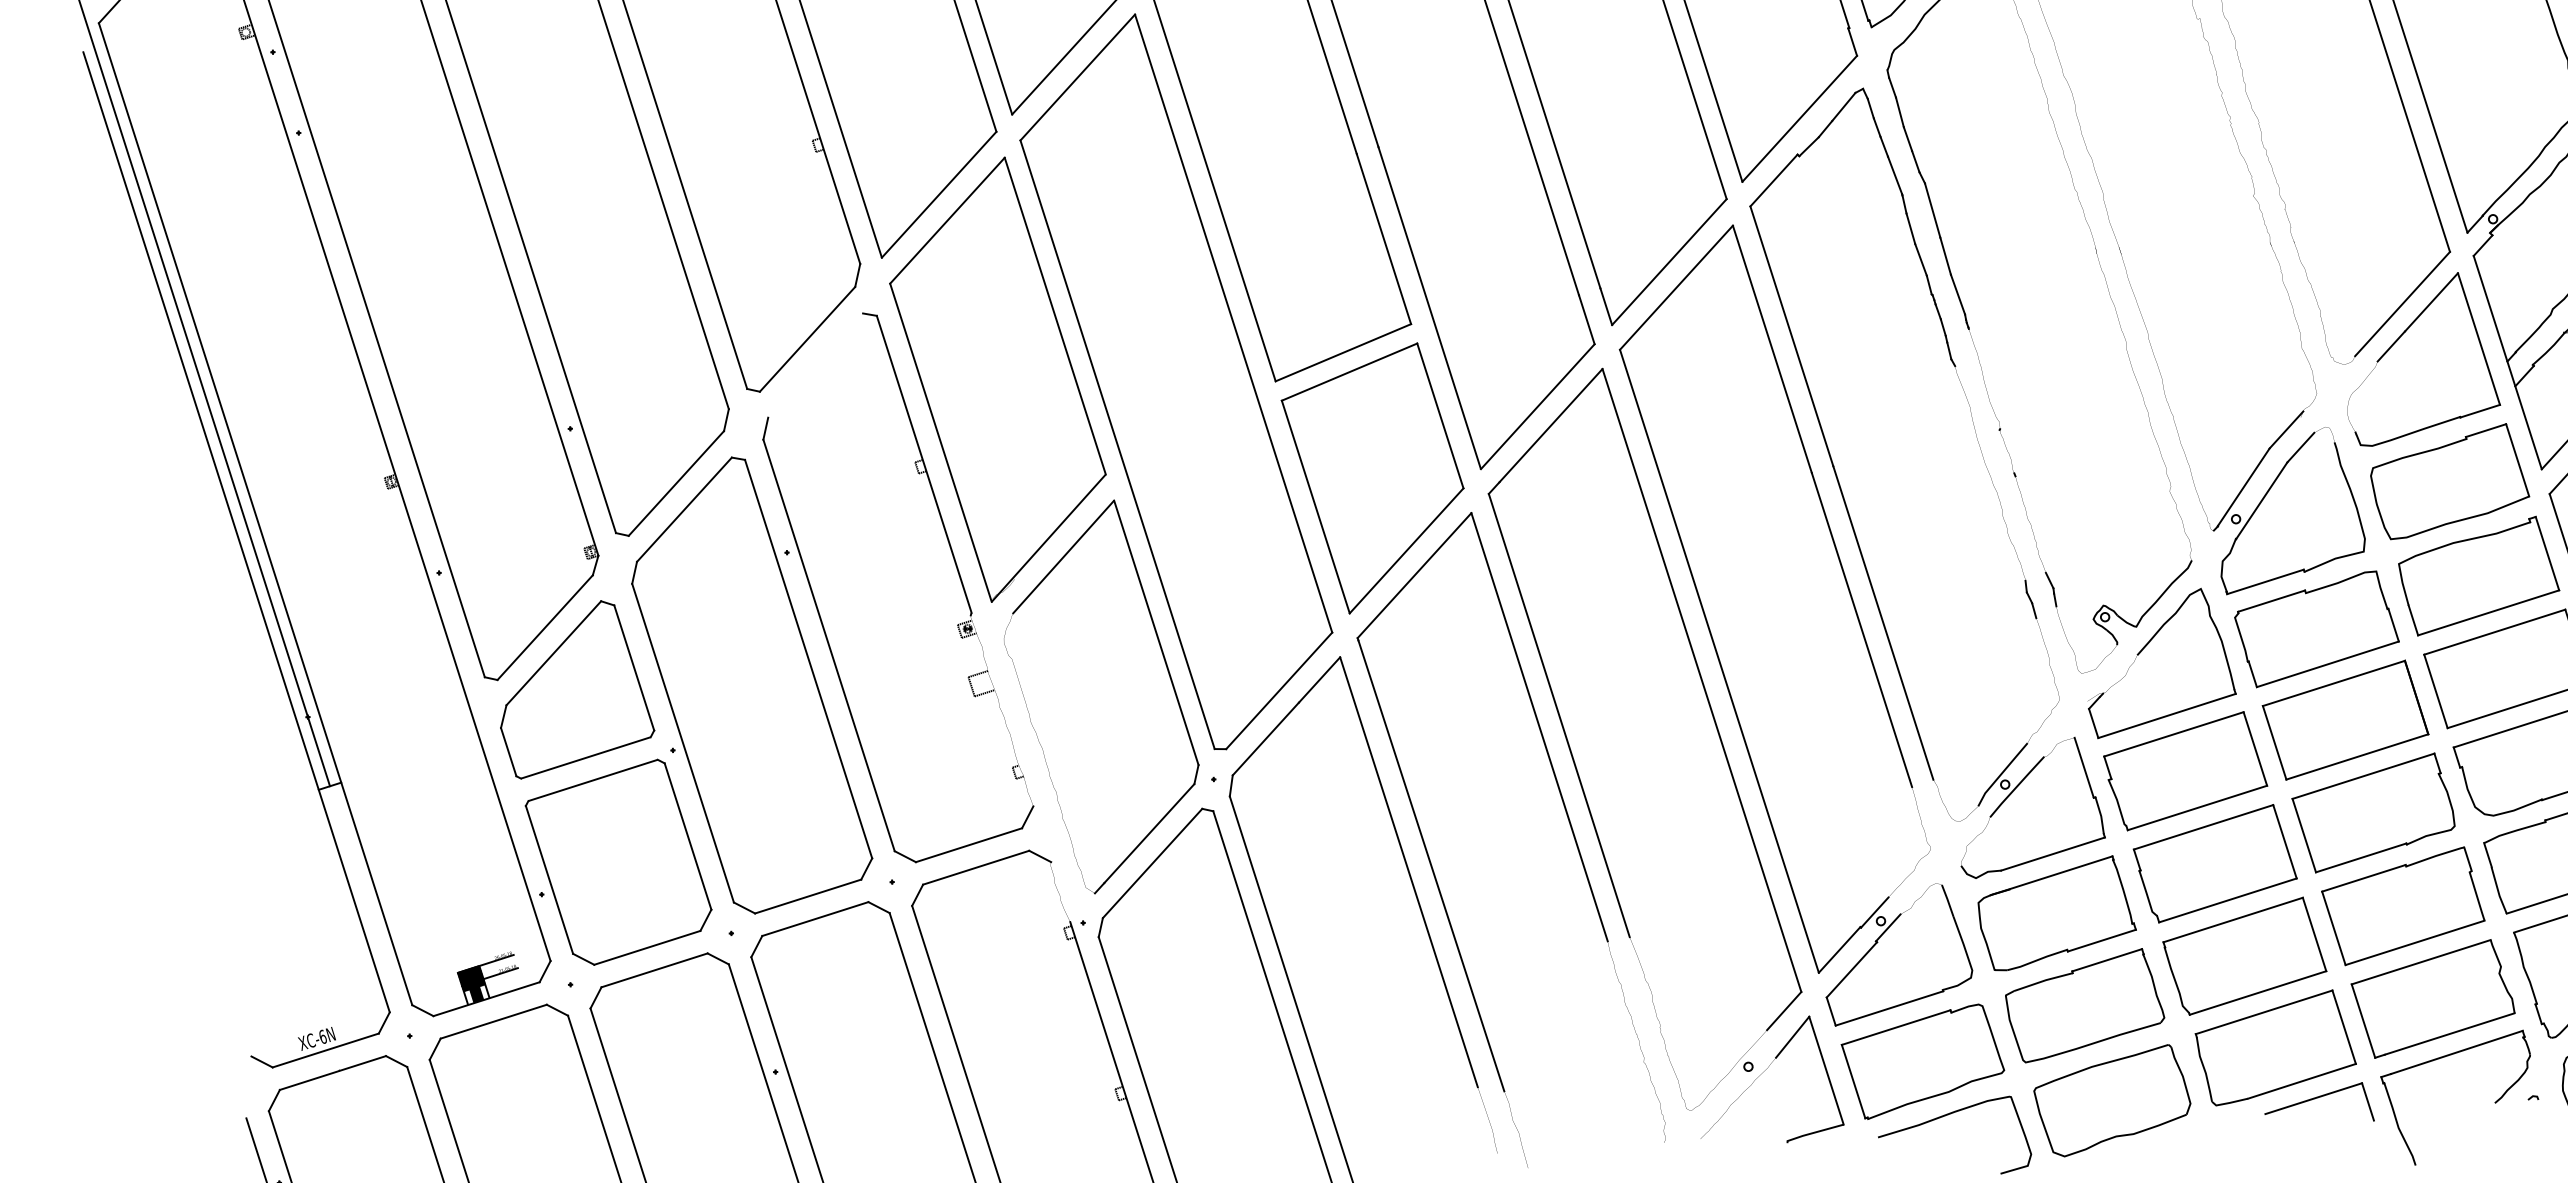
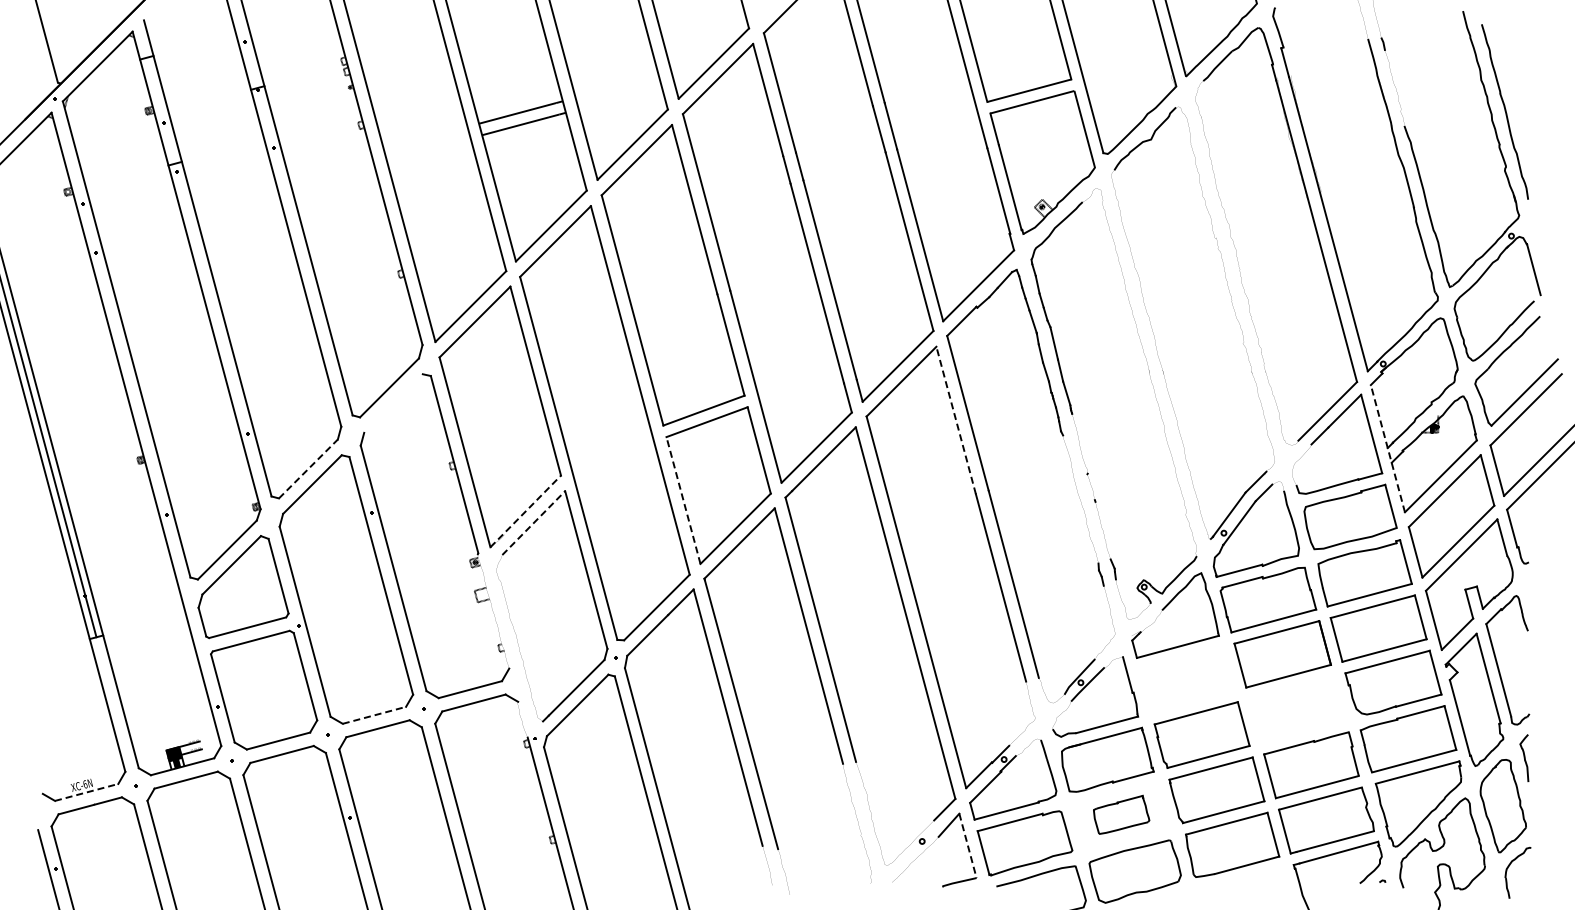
line: (1772, 349) -> (956, 420), solid -> dashed
line: (2507, 362) -> (1387, 448), solid -> dashed
line: (676, 482) -> (308, 468), solid -> dashed
line: (1315, 506) -> (683, 500), solid -> dashed
line: (1050, 538) -> (526, 511), solid -> dashed
line: (1062, 558) -> (533, 523), solid -> dashed
part: (2184, 770) -> (1186, 679), removed
part: (2373, 812) -> (1296, 709), removed
line: (808, 896) -> (374, 715), solid -> dashed
part: (2084, 1005) -> (1121, 814), size x0.6
line: (325, 1050) -> (86, 792), solid -> dashed
line: (1827, 1071) -> (968, 846), solid -> dashed
part: (2319, 1104) -> (1256, 879), removed

